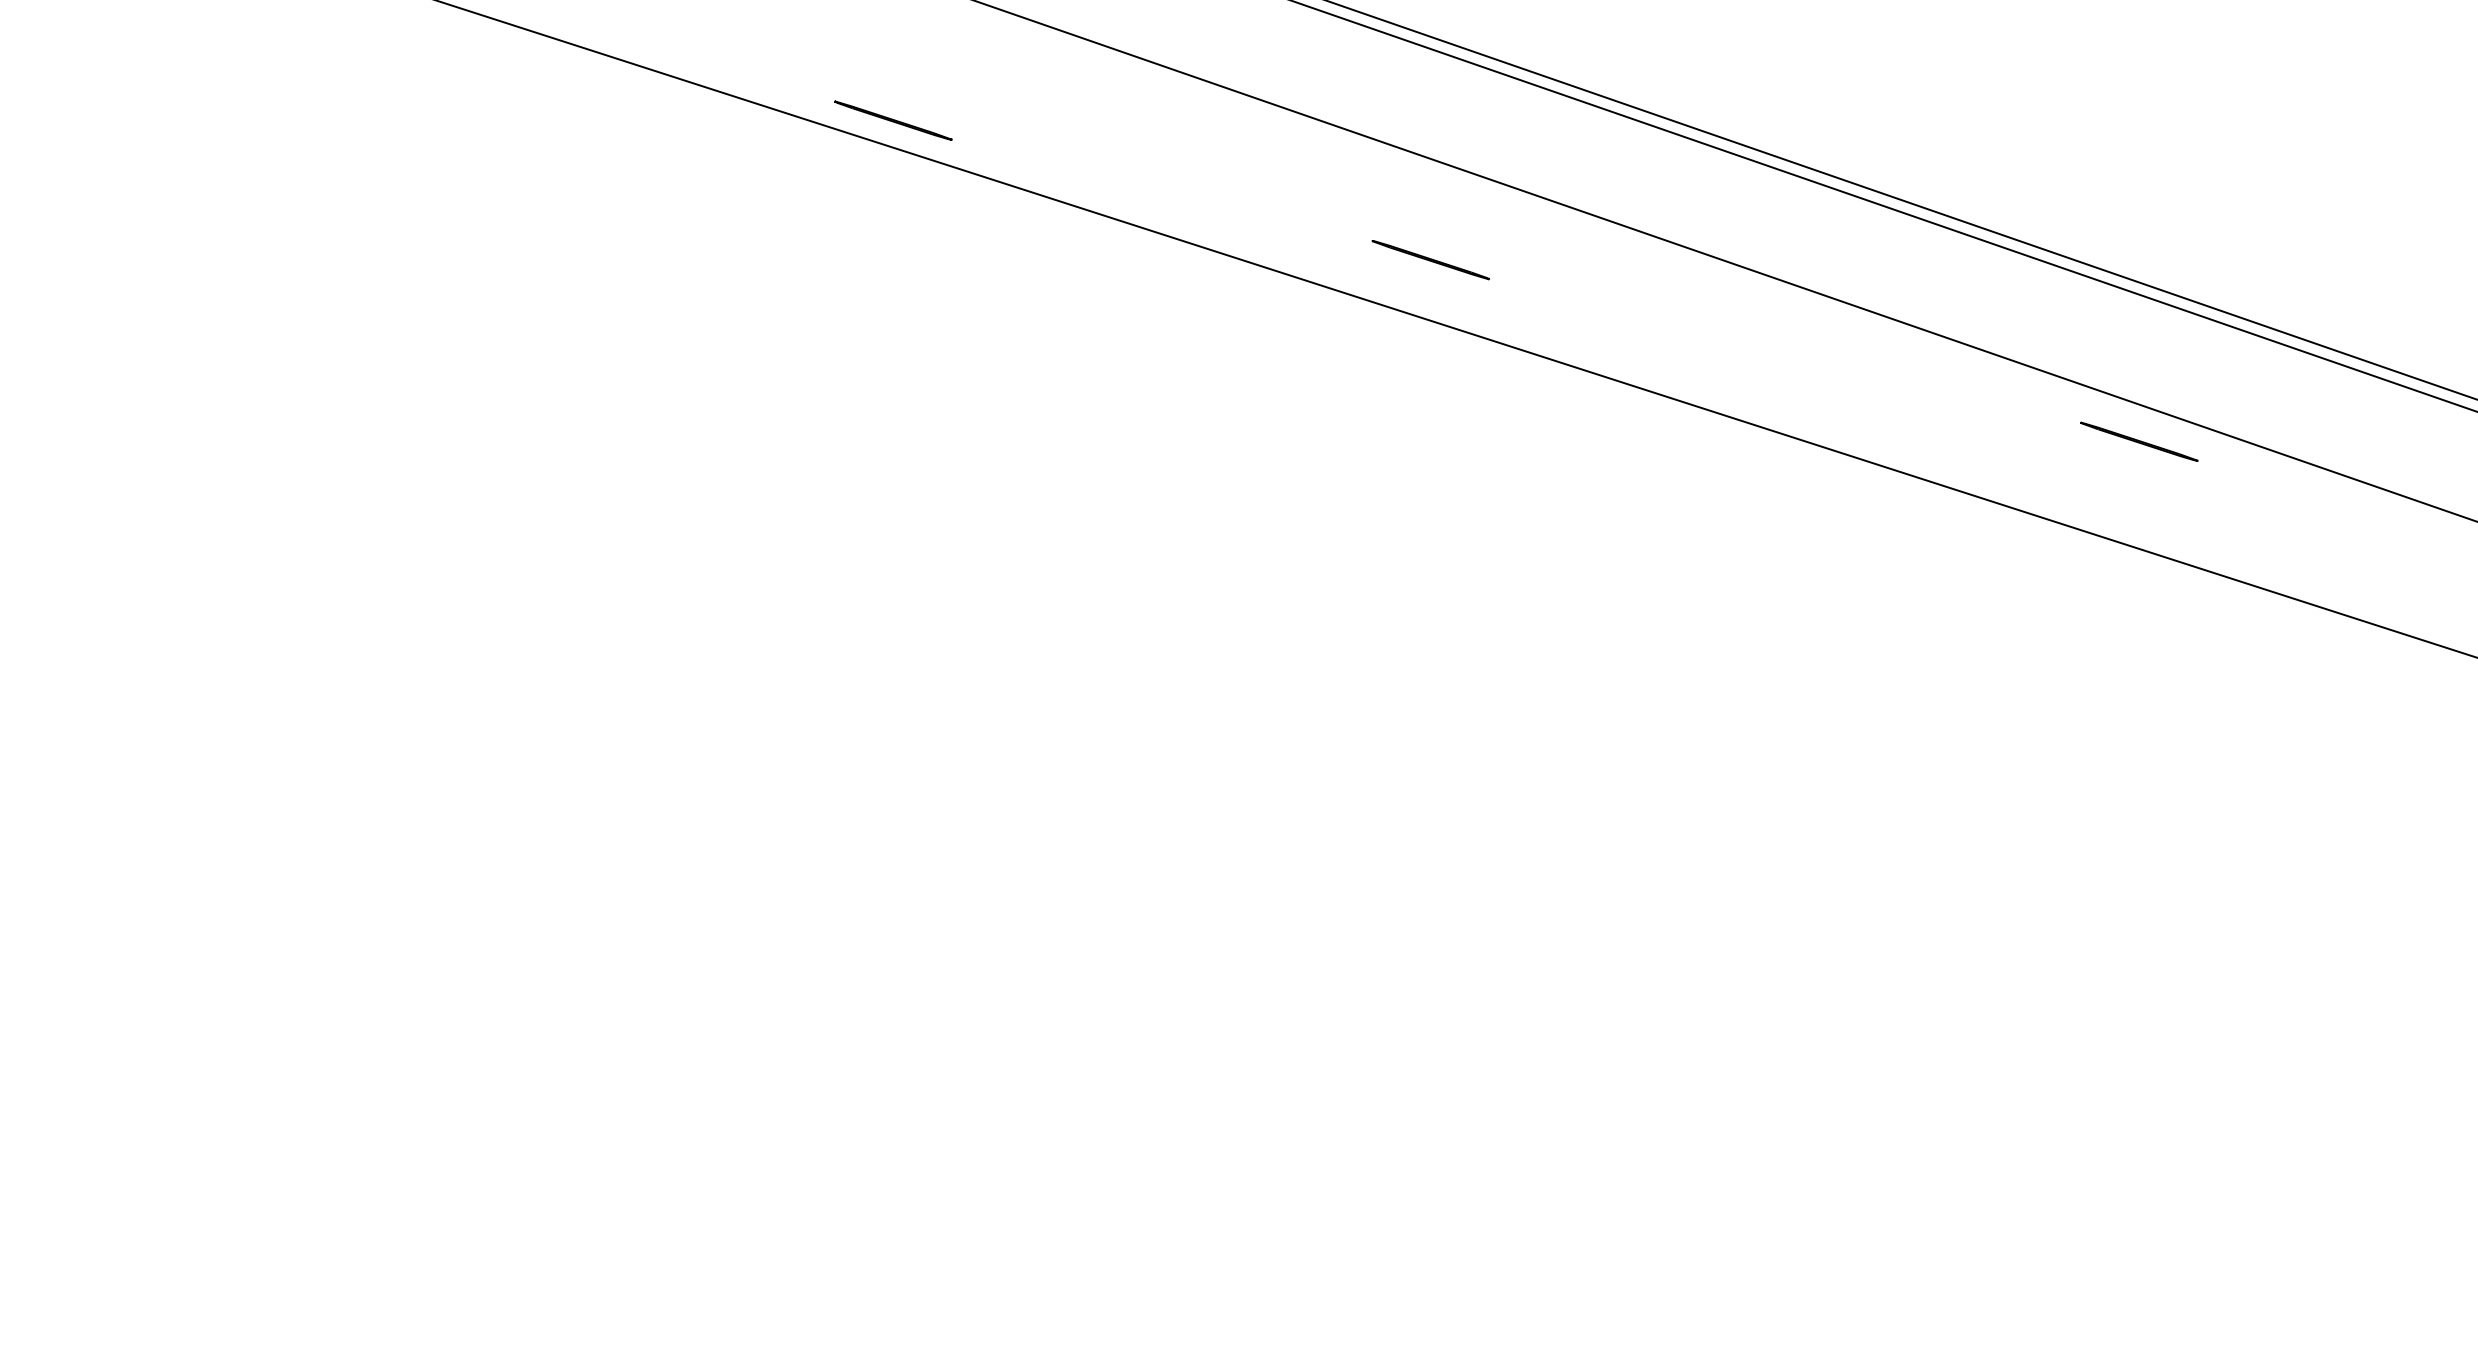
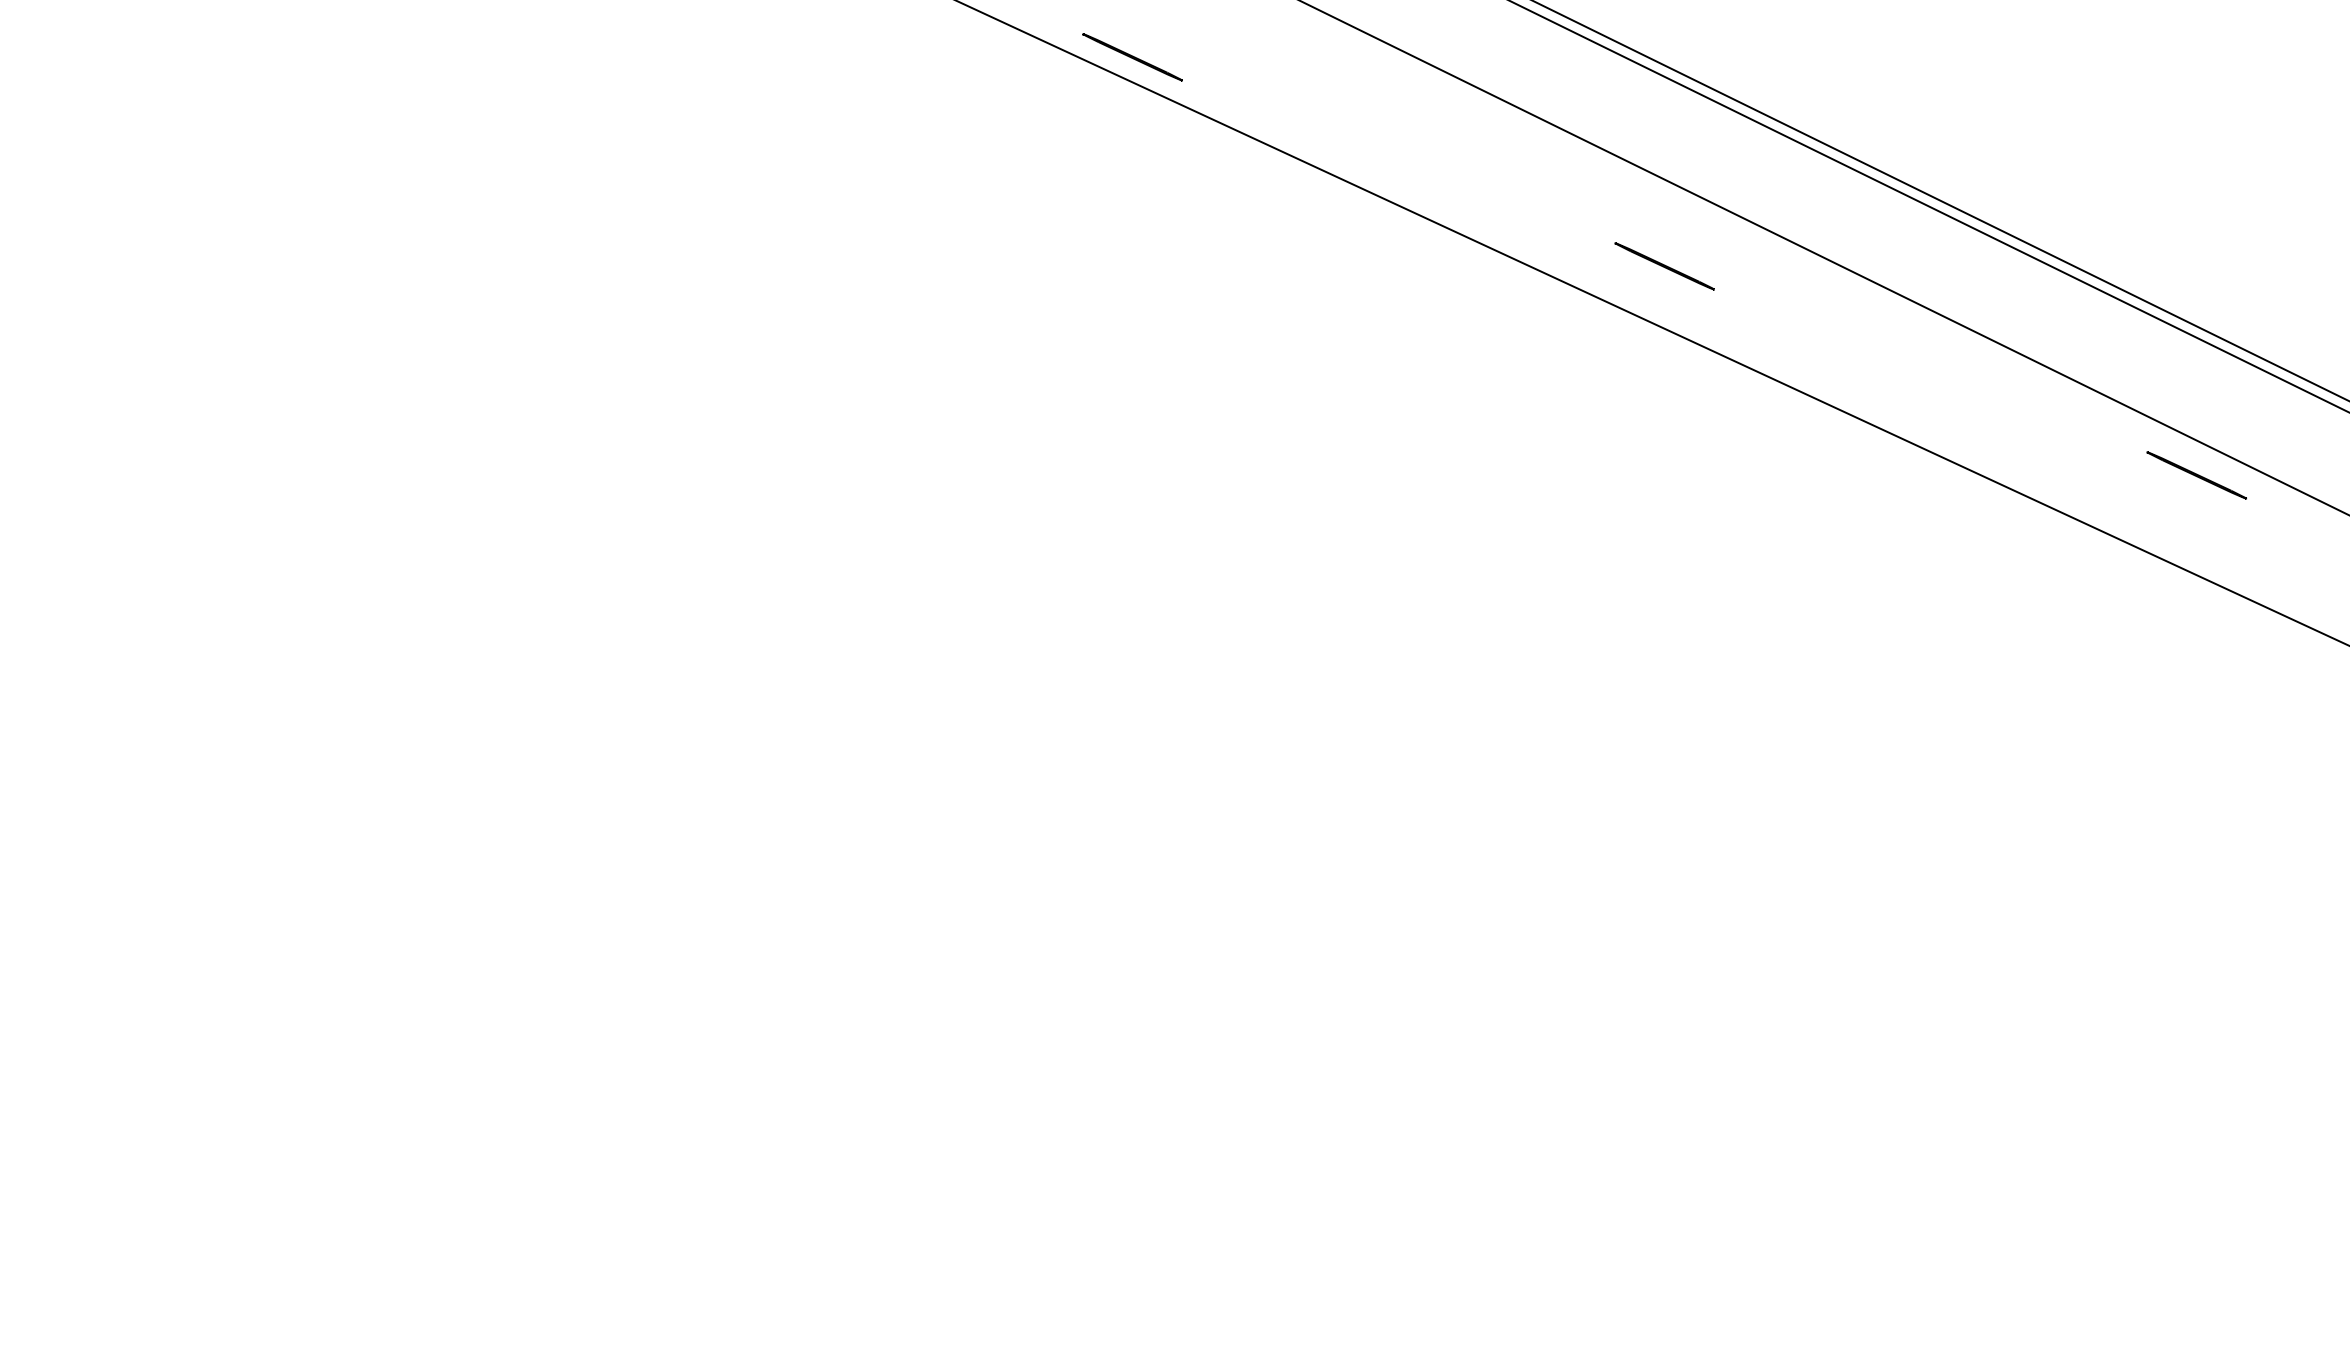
line: (1430, 260) -> (1664, 266), moved

